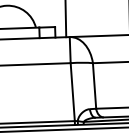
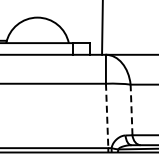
line: (94, 85) -> (131, 109), solid -> dashed
line: (73, 92) -> (107, 116), solid -> dashed

